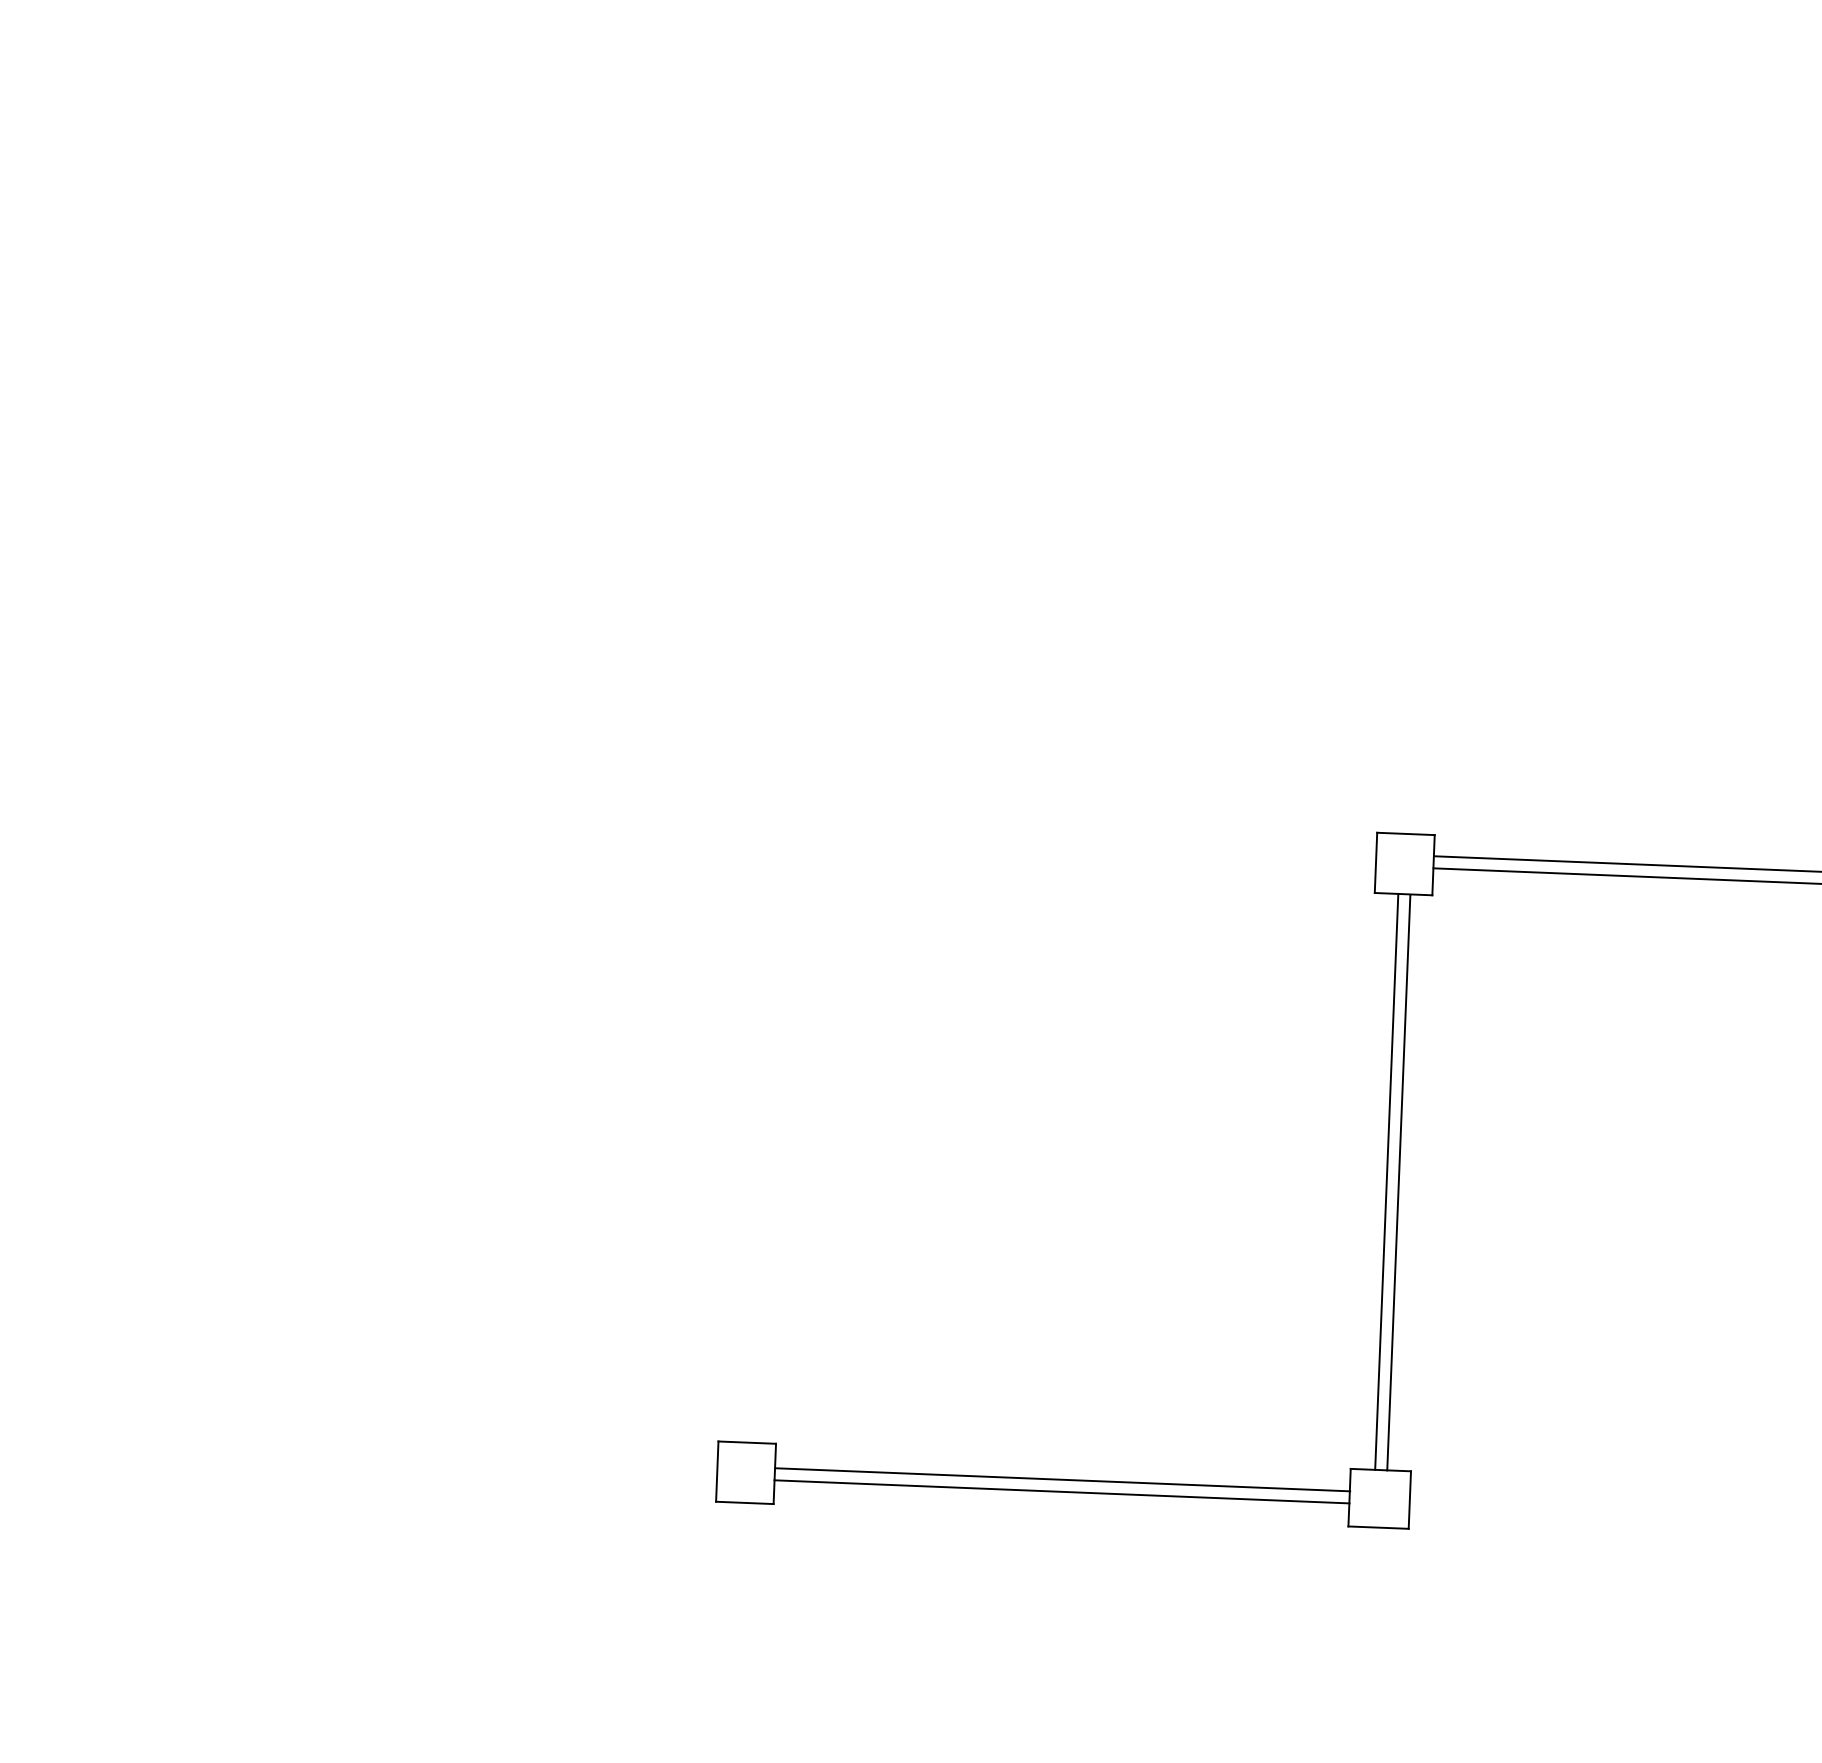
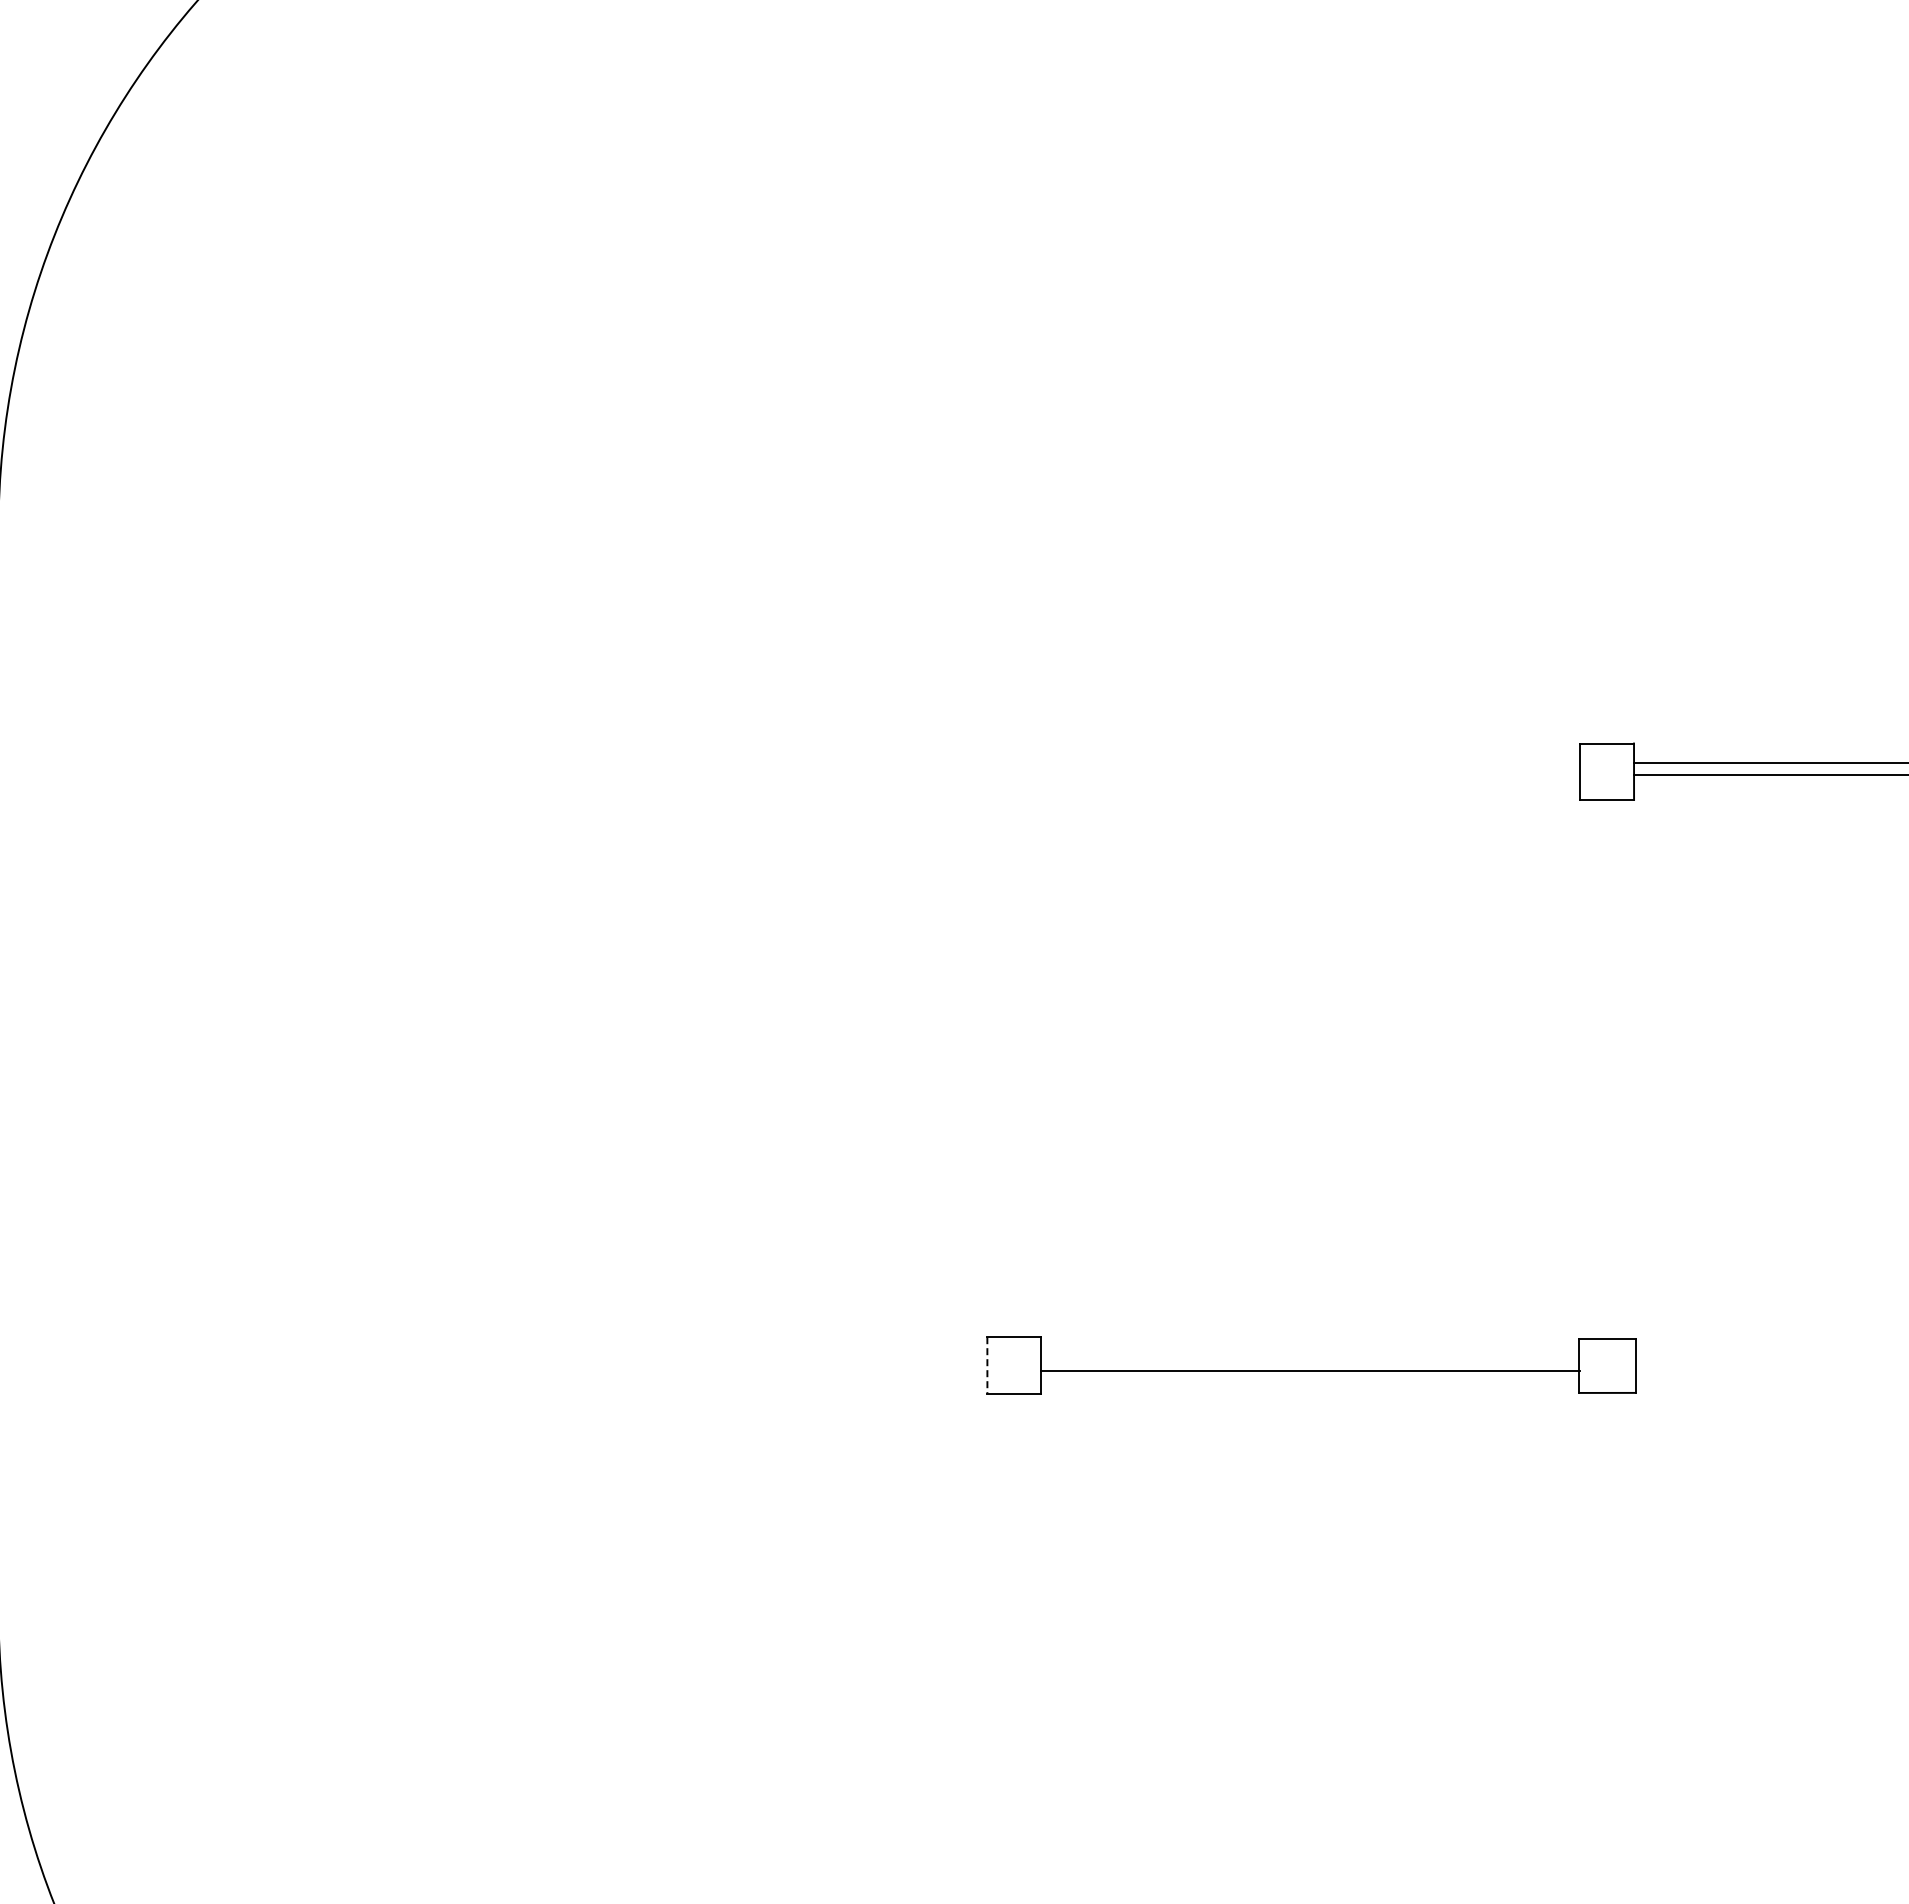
line: (1387, 1181) -> (1602, 1069), removed
line: (1398, 1182) -> (1613, 1069), removed
line: (717, 1471) -> (987, 1365), solid -> dashed
line: (1062, 1480) -> (1310, 1360), removed

